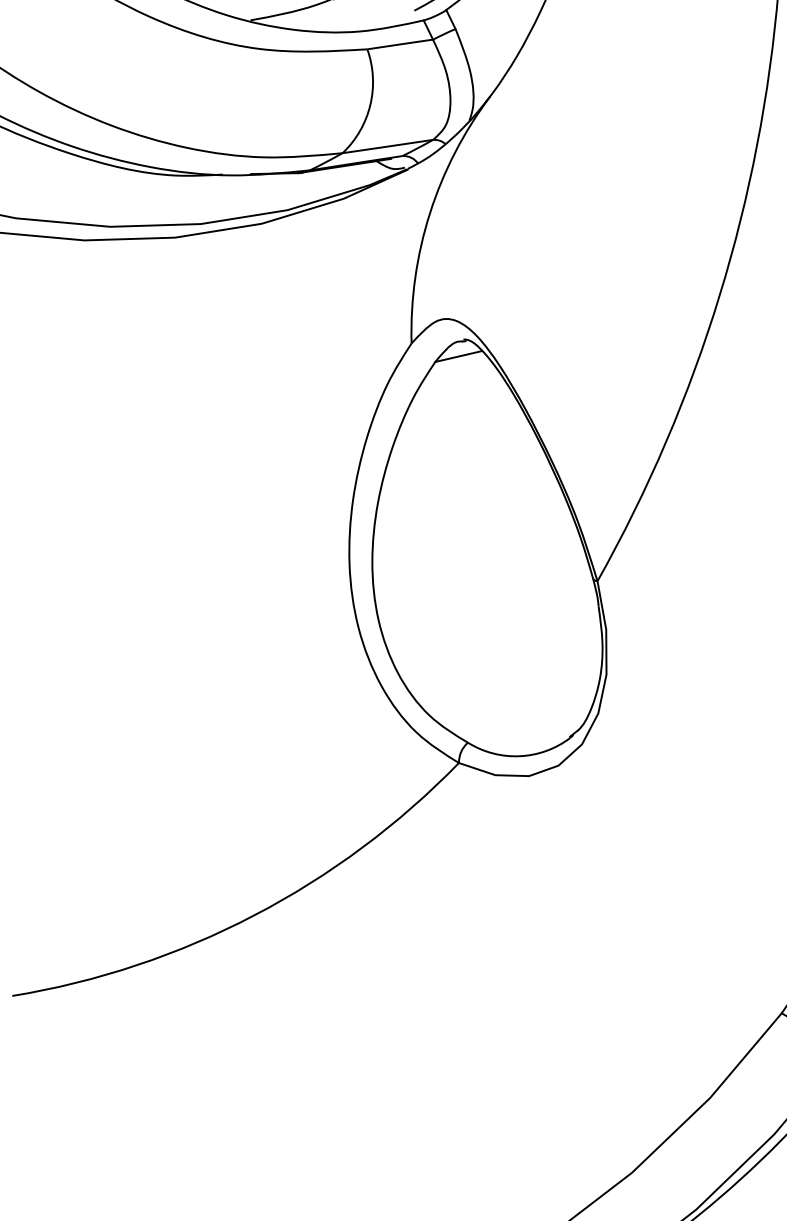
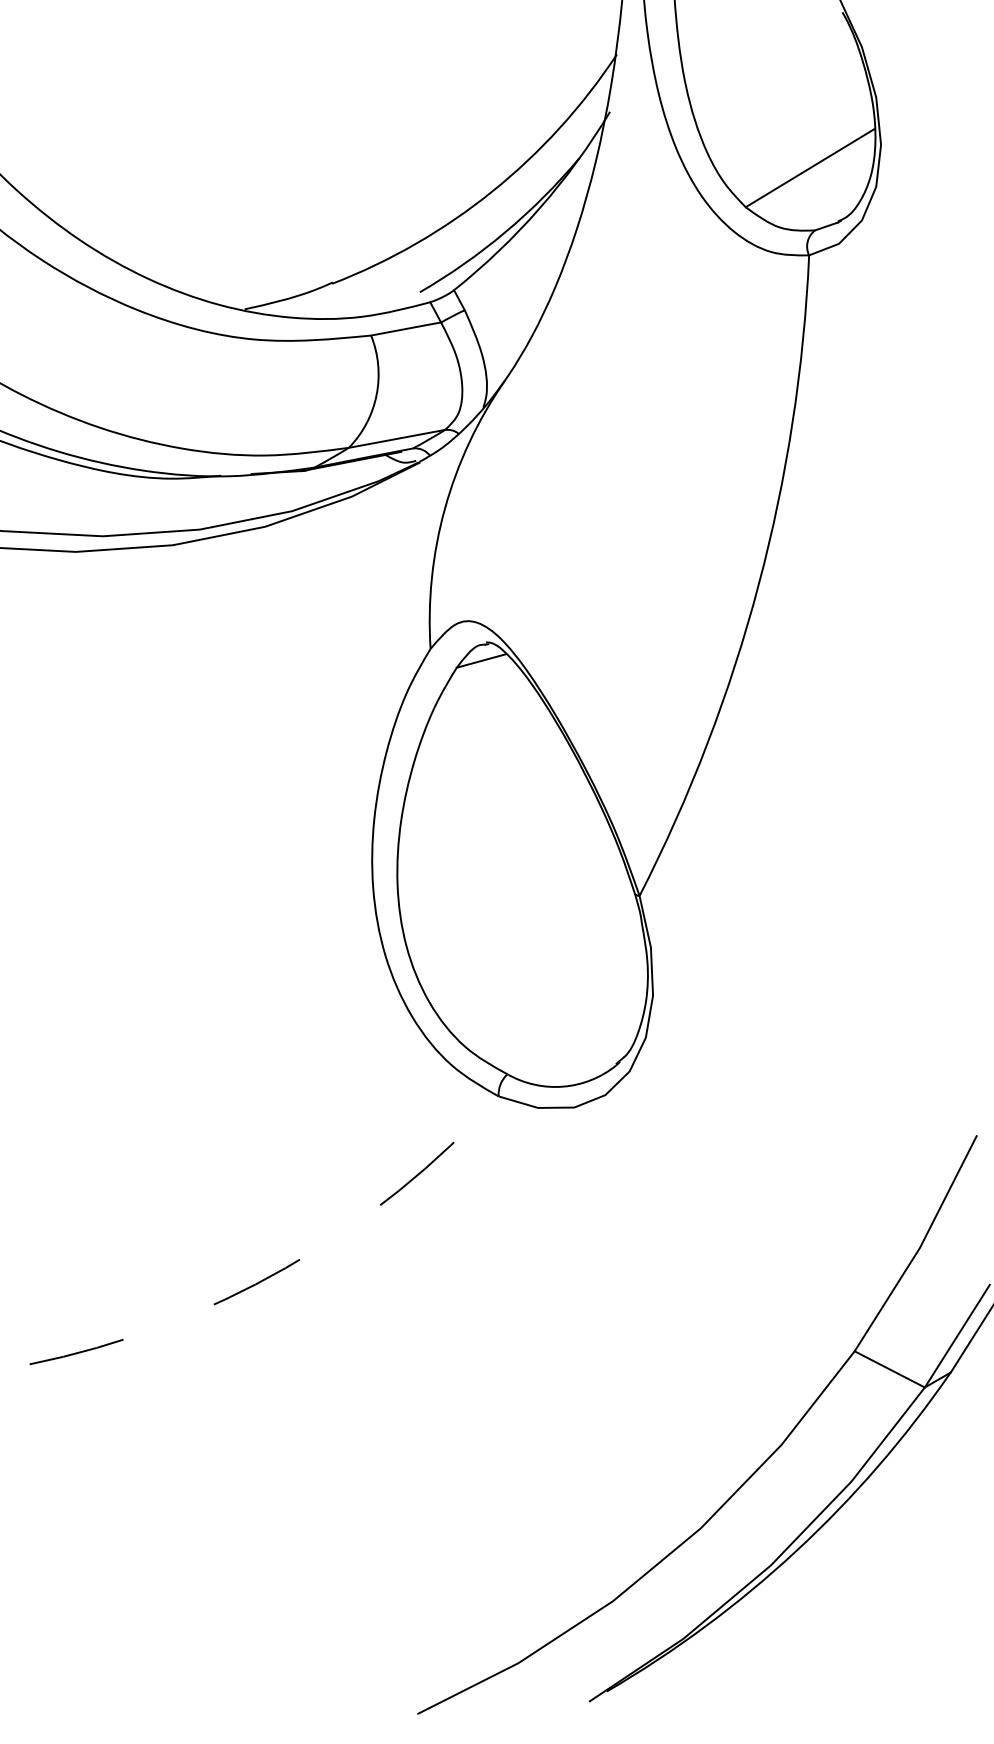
arc: (254, 915) -> (285, 1268), solid -> dashed

